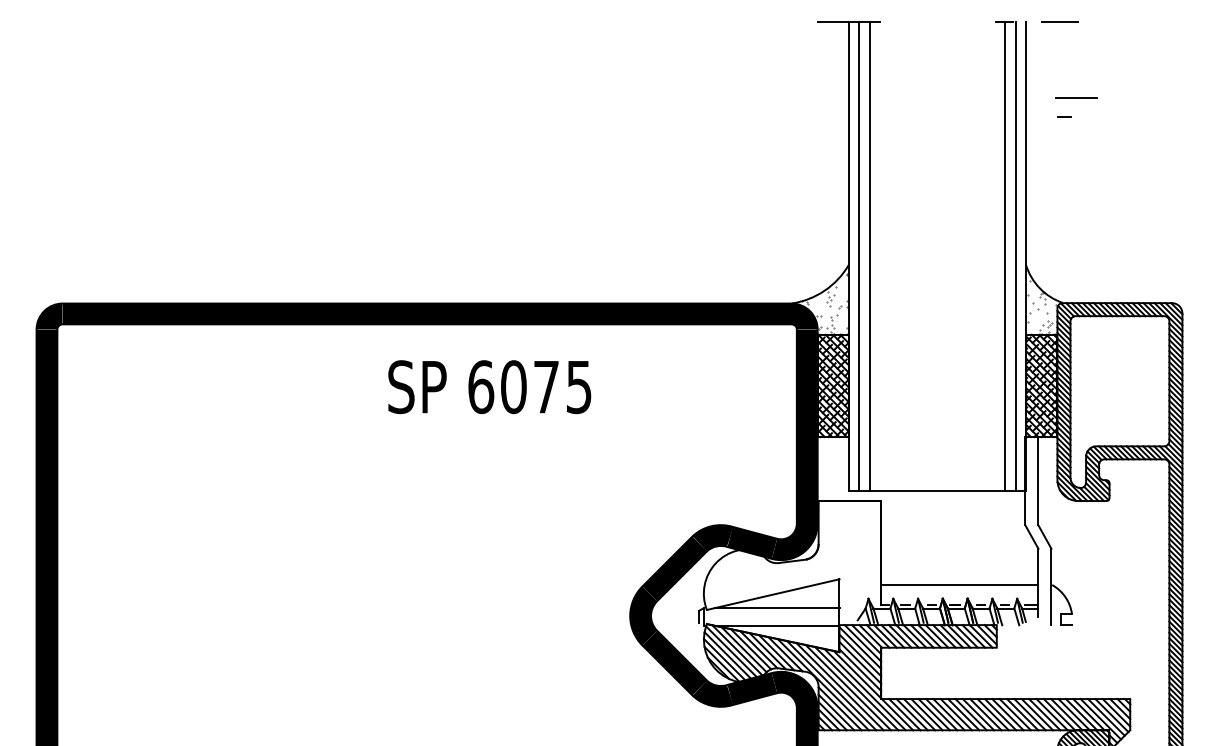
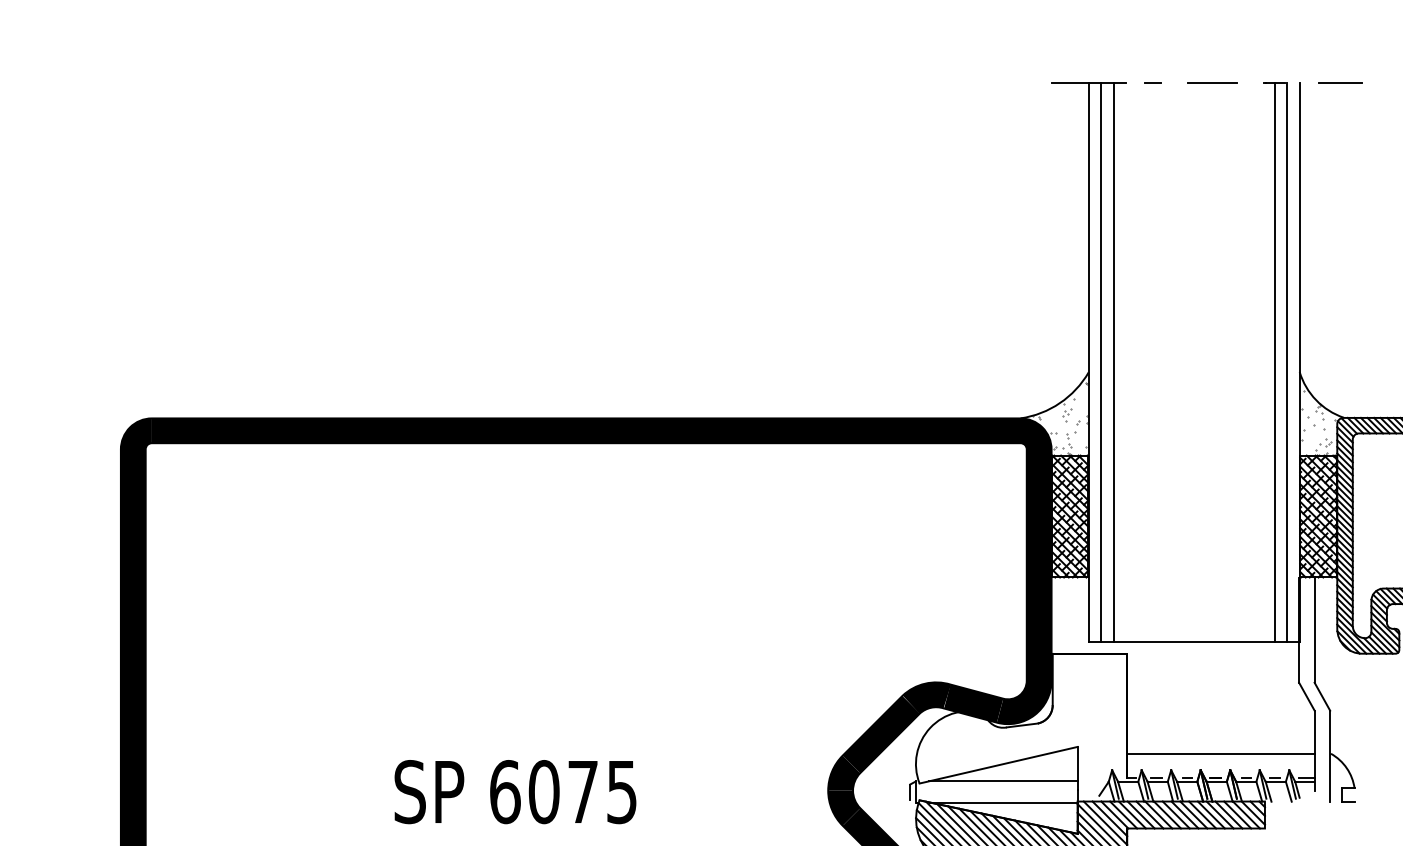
line: (1076, 97) -> (1212, 82), moved
line: (1064, 116) -> (1152, 82), moved
text: (489, 387) -> (515, 792), moved

